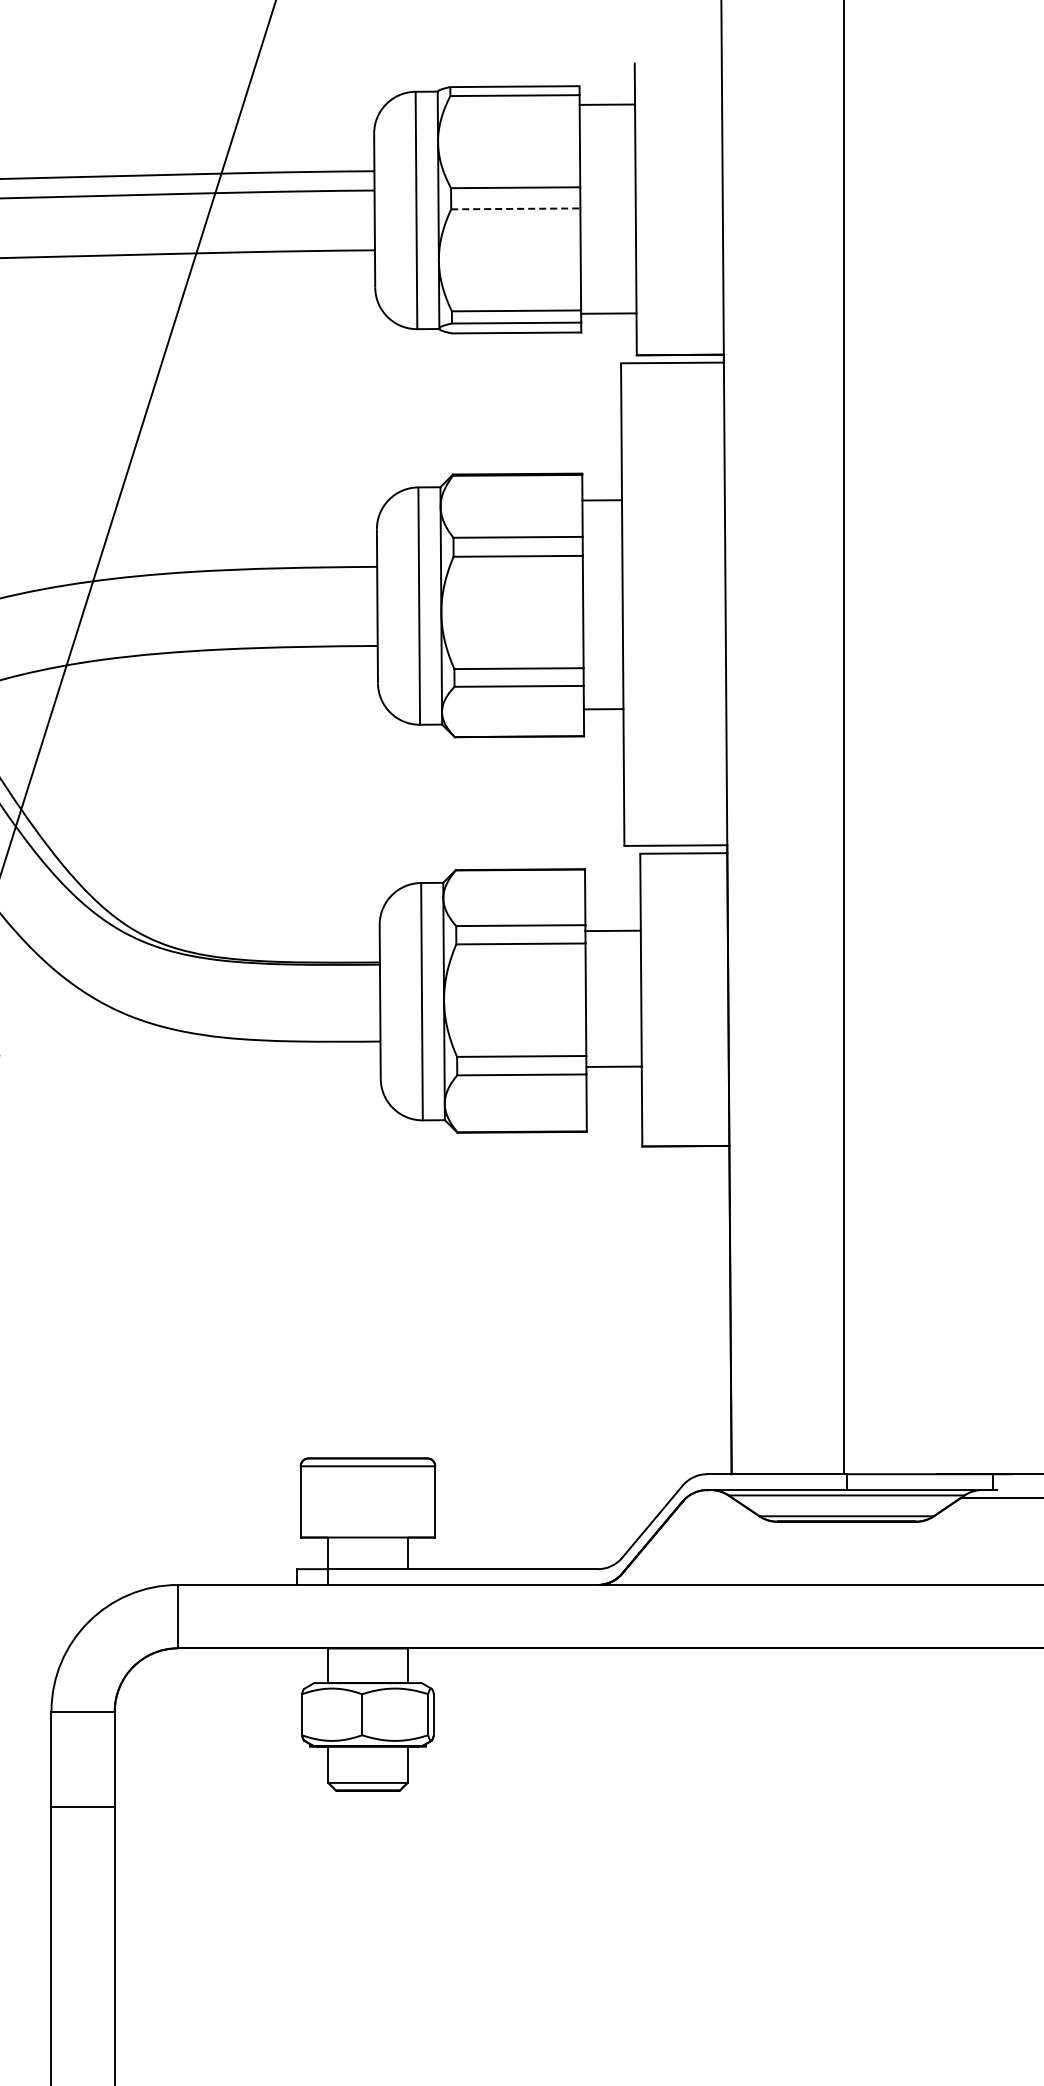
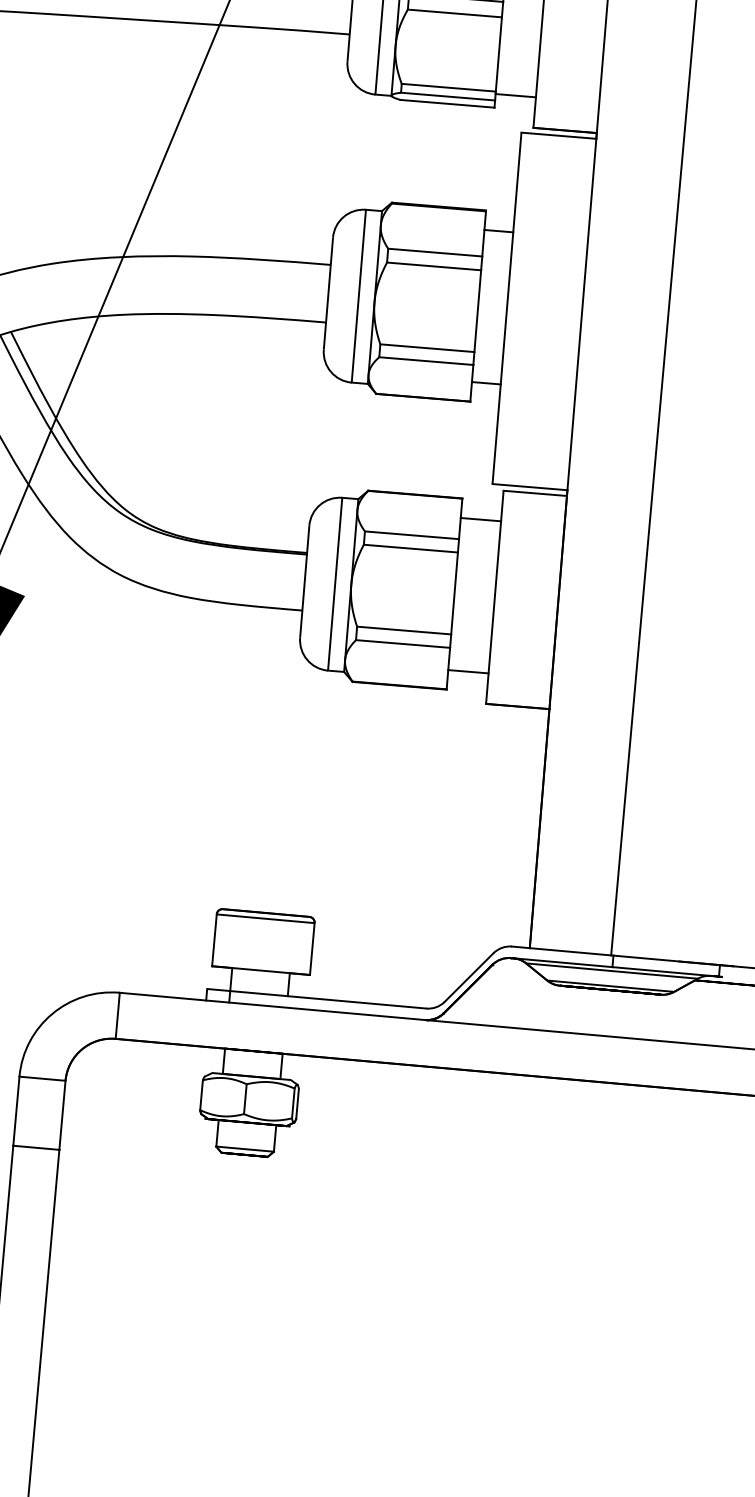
line: (515, 208) -> (454, 13), dashed -> solid
line: (612, 930) -> (480, 519), moved
line: (614, 1066) -> (468, 671), moved

